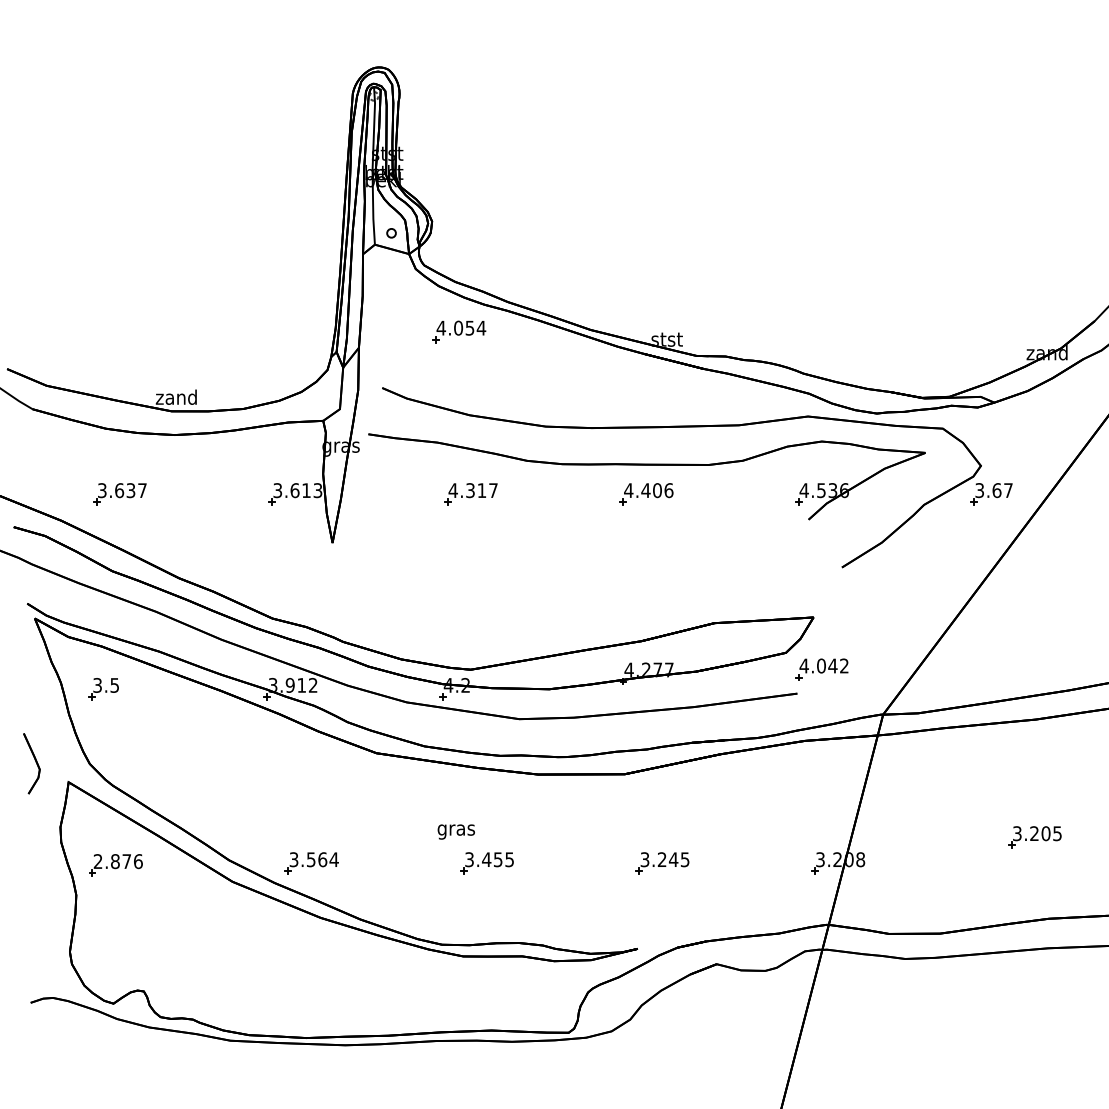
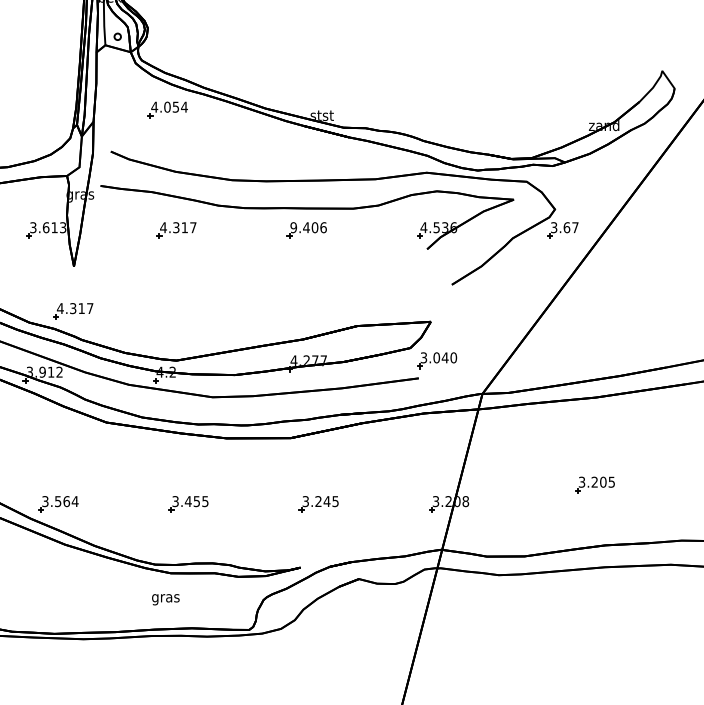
text: (628, 490) -> (293, 227), 4.406 -> 9.406
part: (331, 603) -> (73, 311), added
text: (823, 665) -> (438, 357), 4.042 -> 3.040
text: (455, 831) -> (165, 599), moved

